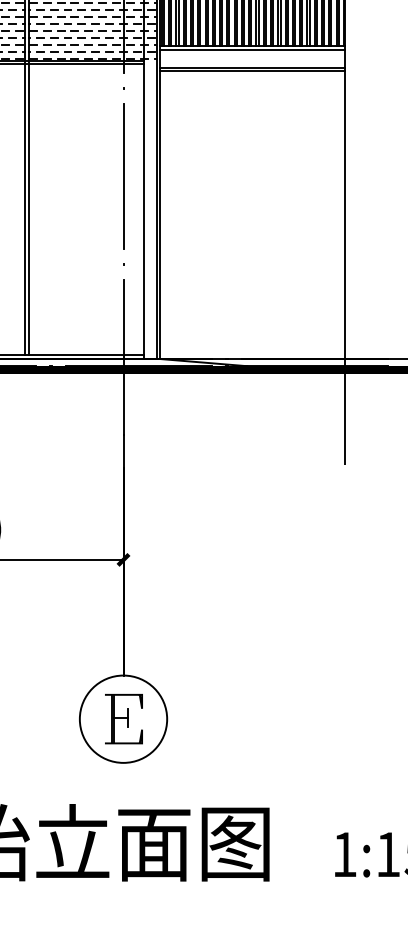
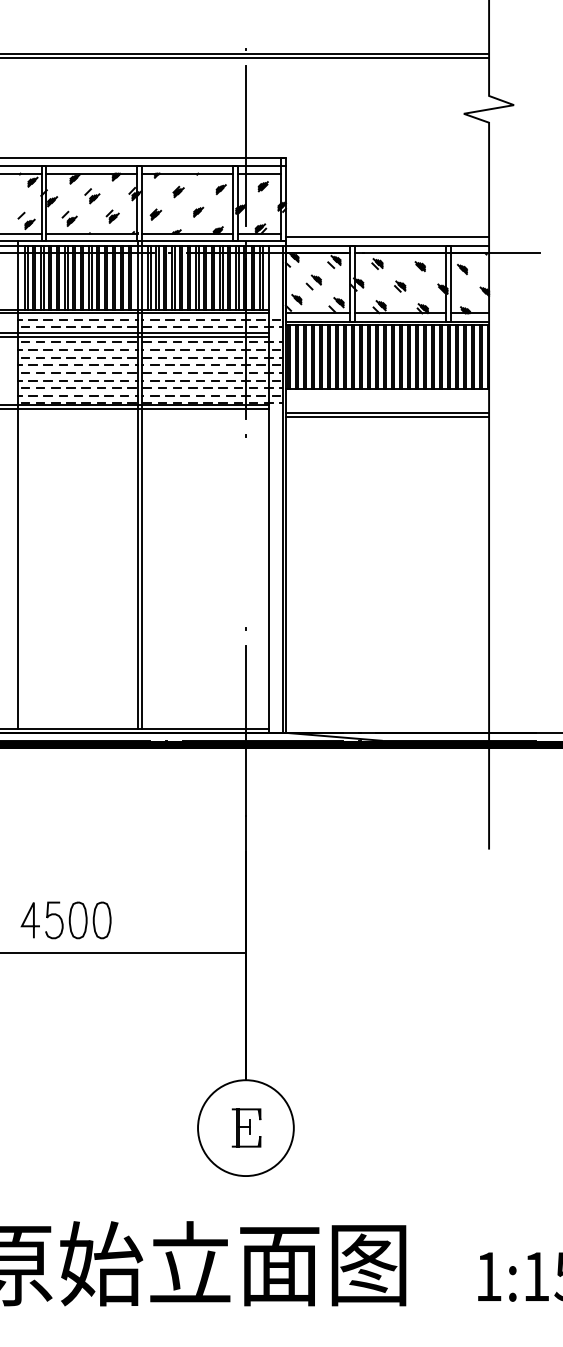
line: (252, 49) -> (387, 393), removed
line: (123, 176) -> (245, 532), removed
fill: (123, 559) -> (245, 952), removed
part: (124, 718) -> (246, 1127), size x0.7

